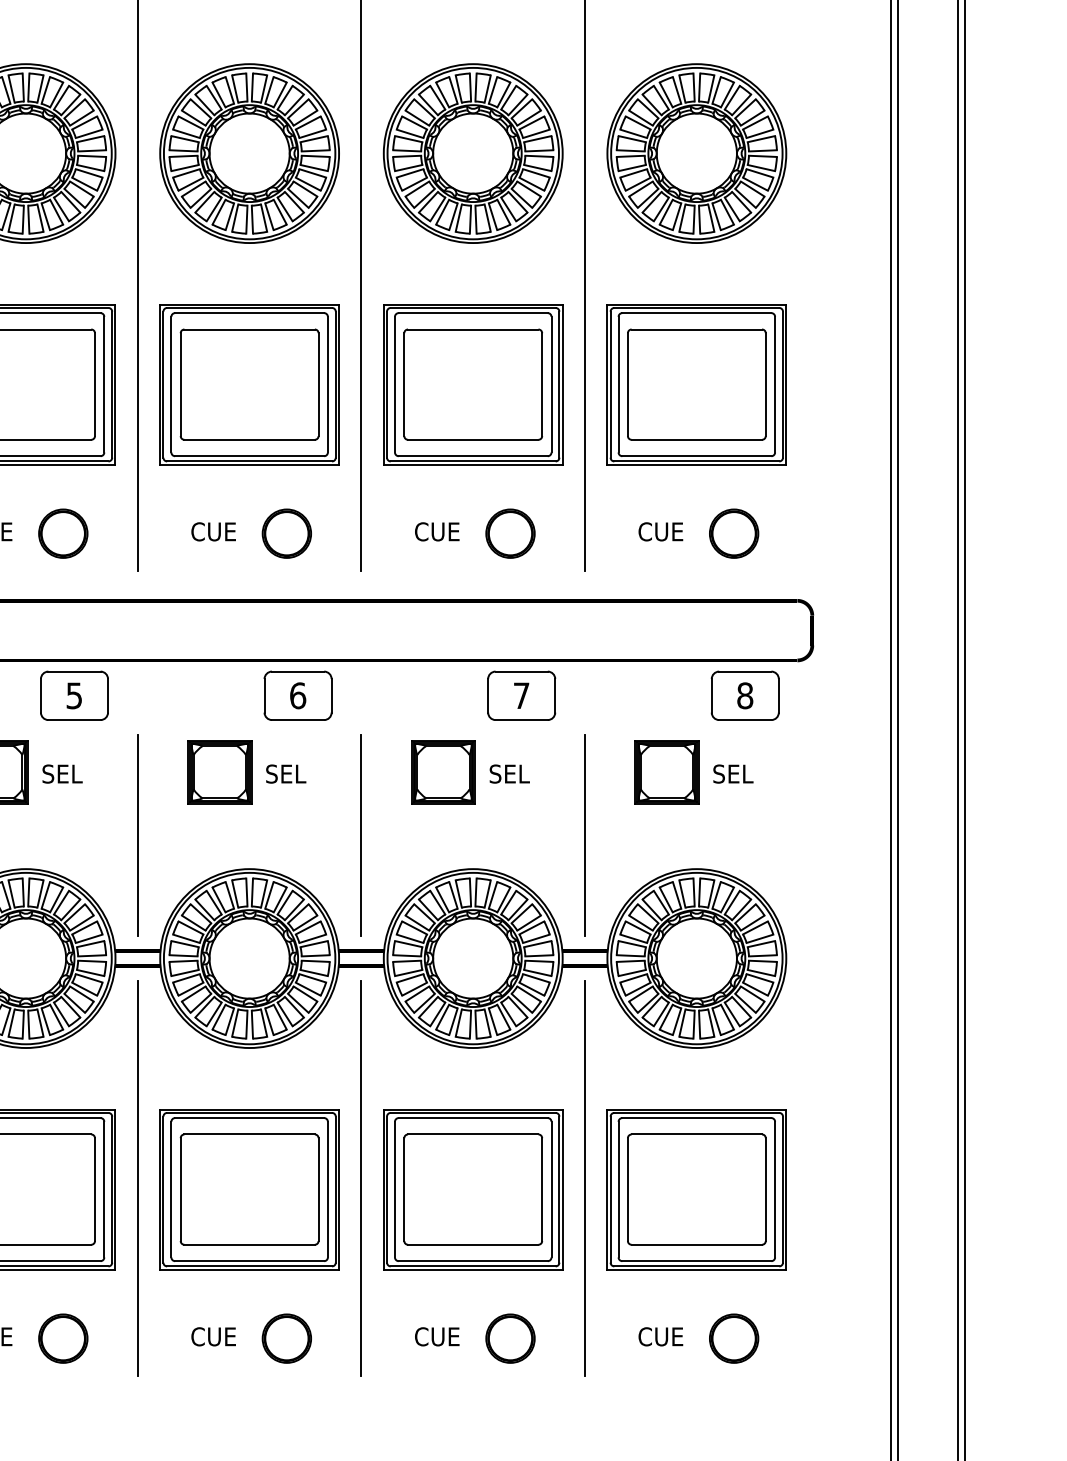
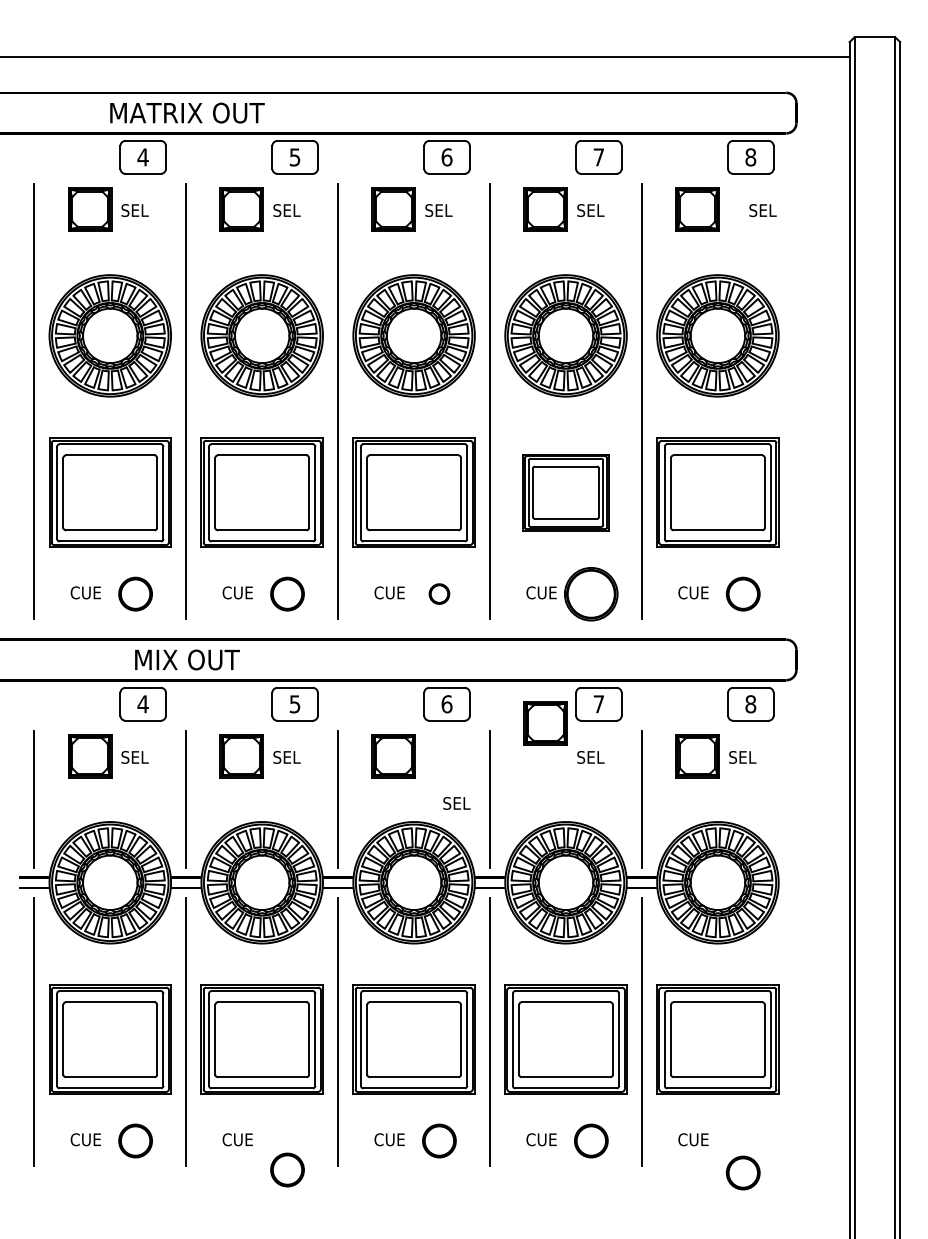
part: (472, 384) -> (565, 492), size x0.7
part: (287, 532) -> (439, 593), size x0.6
part: (510, 532) -> (591, 593), size x1.6
part: (443, 772) -> (545, 723), moved
text: (285, 774) -> (456, 803), moved
part: (63, 1337) -> (287, 1169), moved
part: (732, 1337) -> (742, 1172), moved

